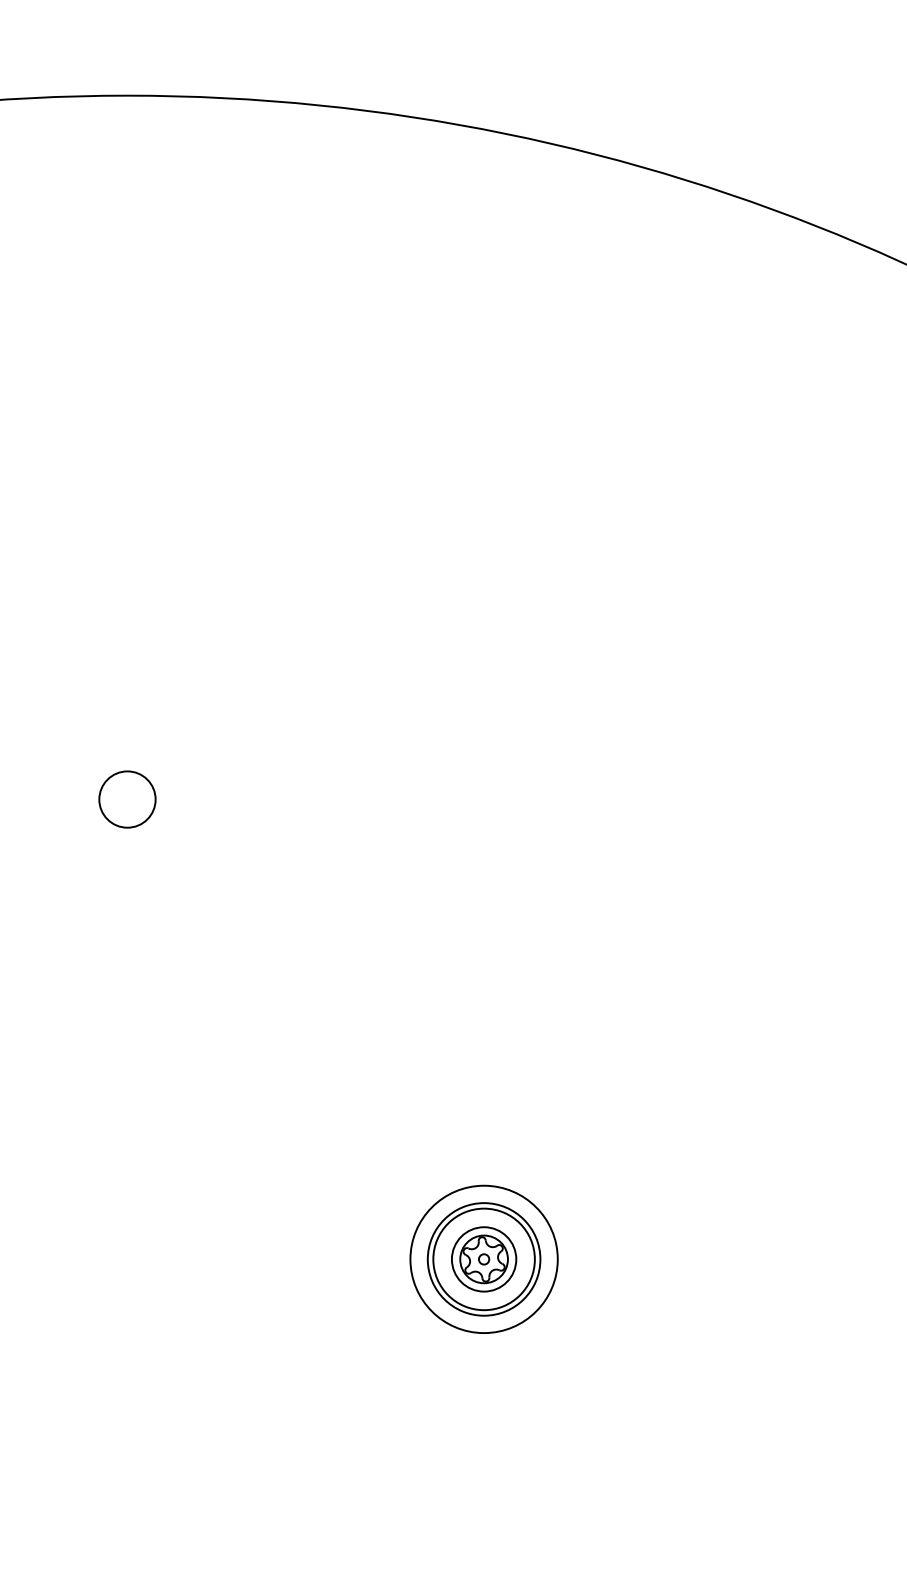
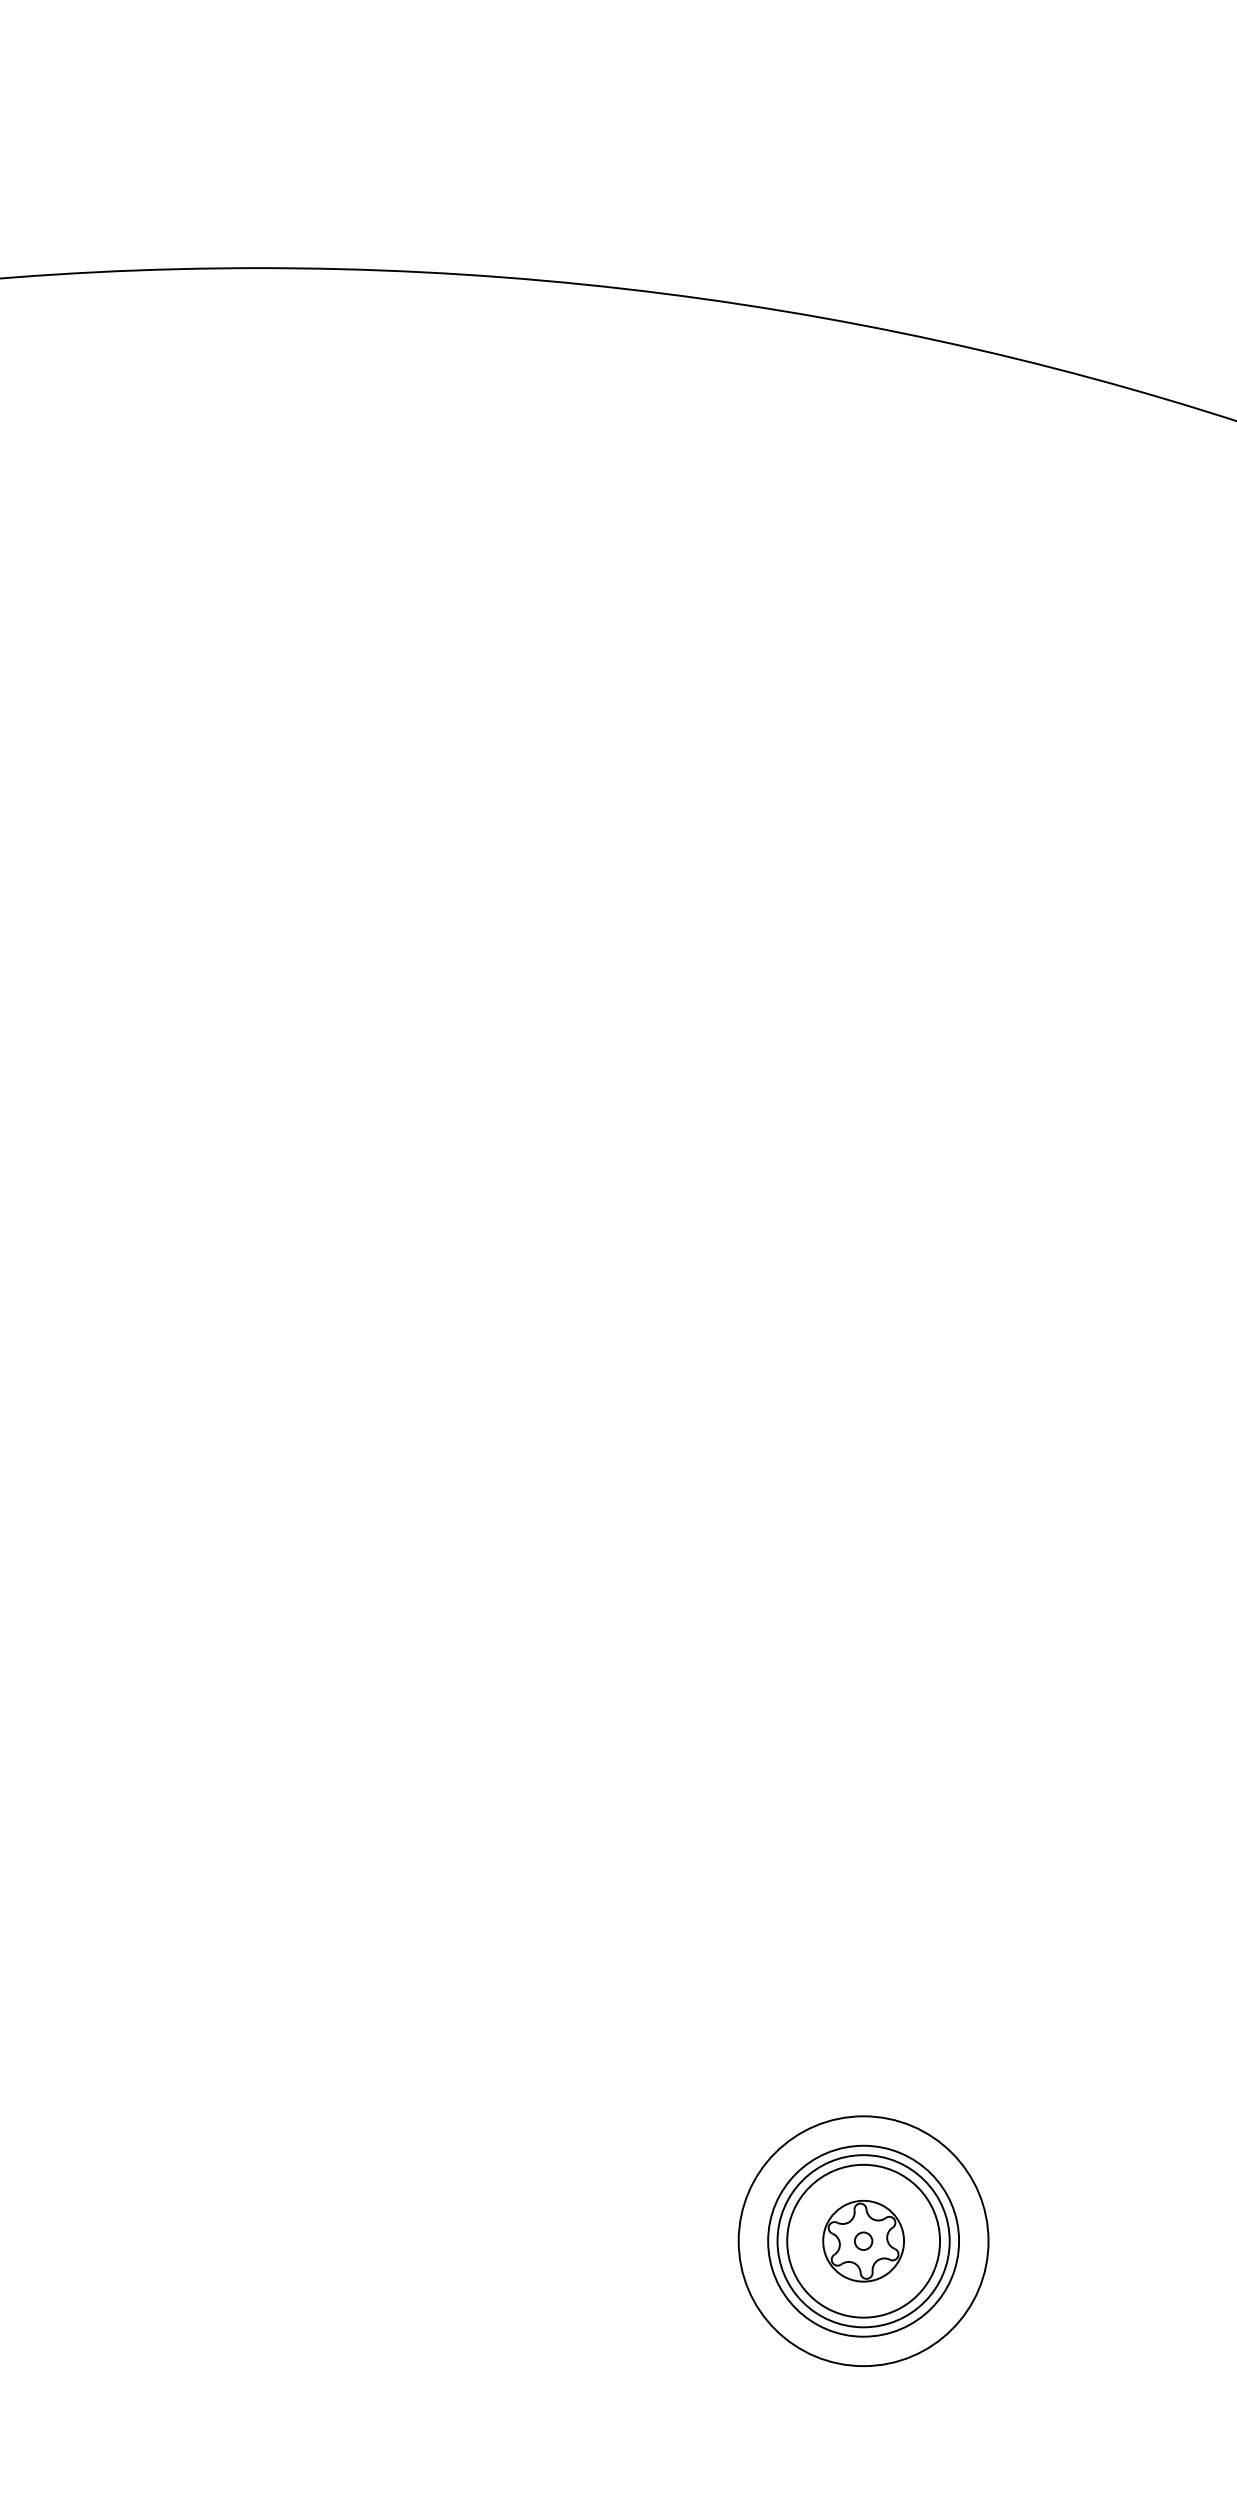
circle: (127, 799) -> (258, 1461), removed
circle: (483, 1259) -> (862, 2241), size x1.4

